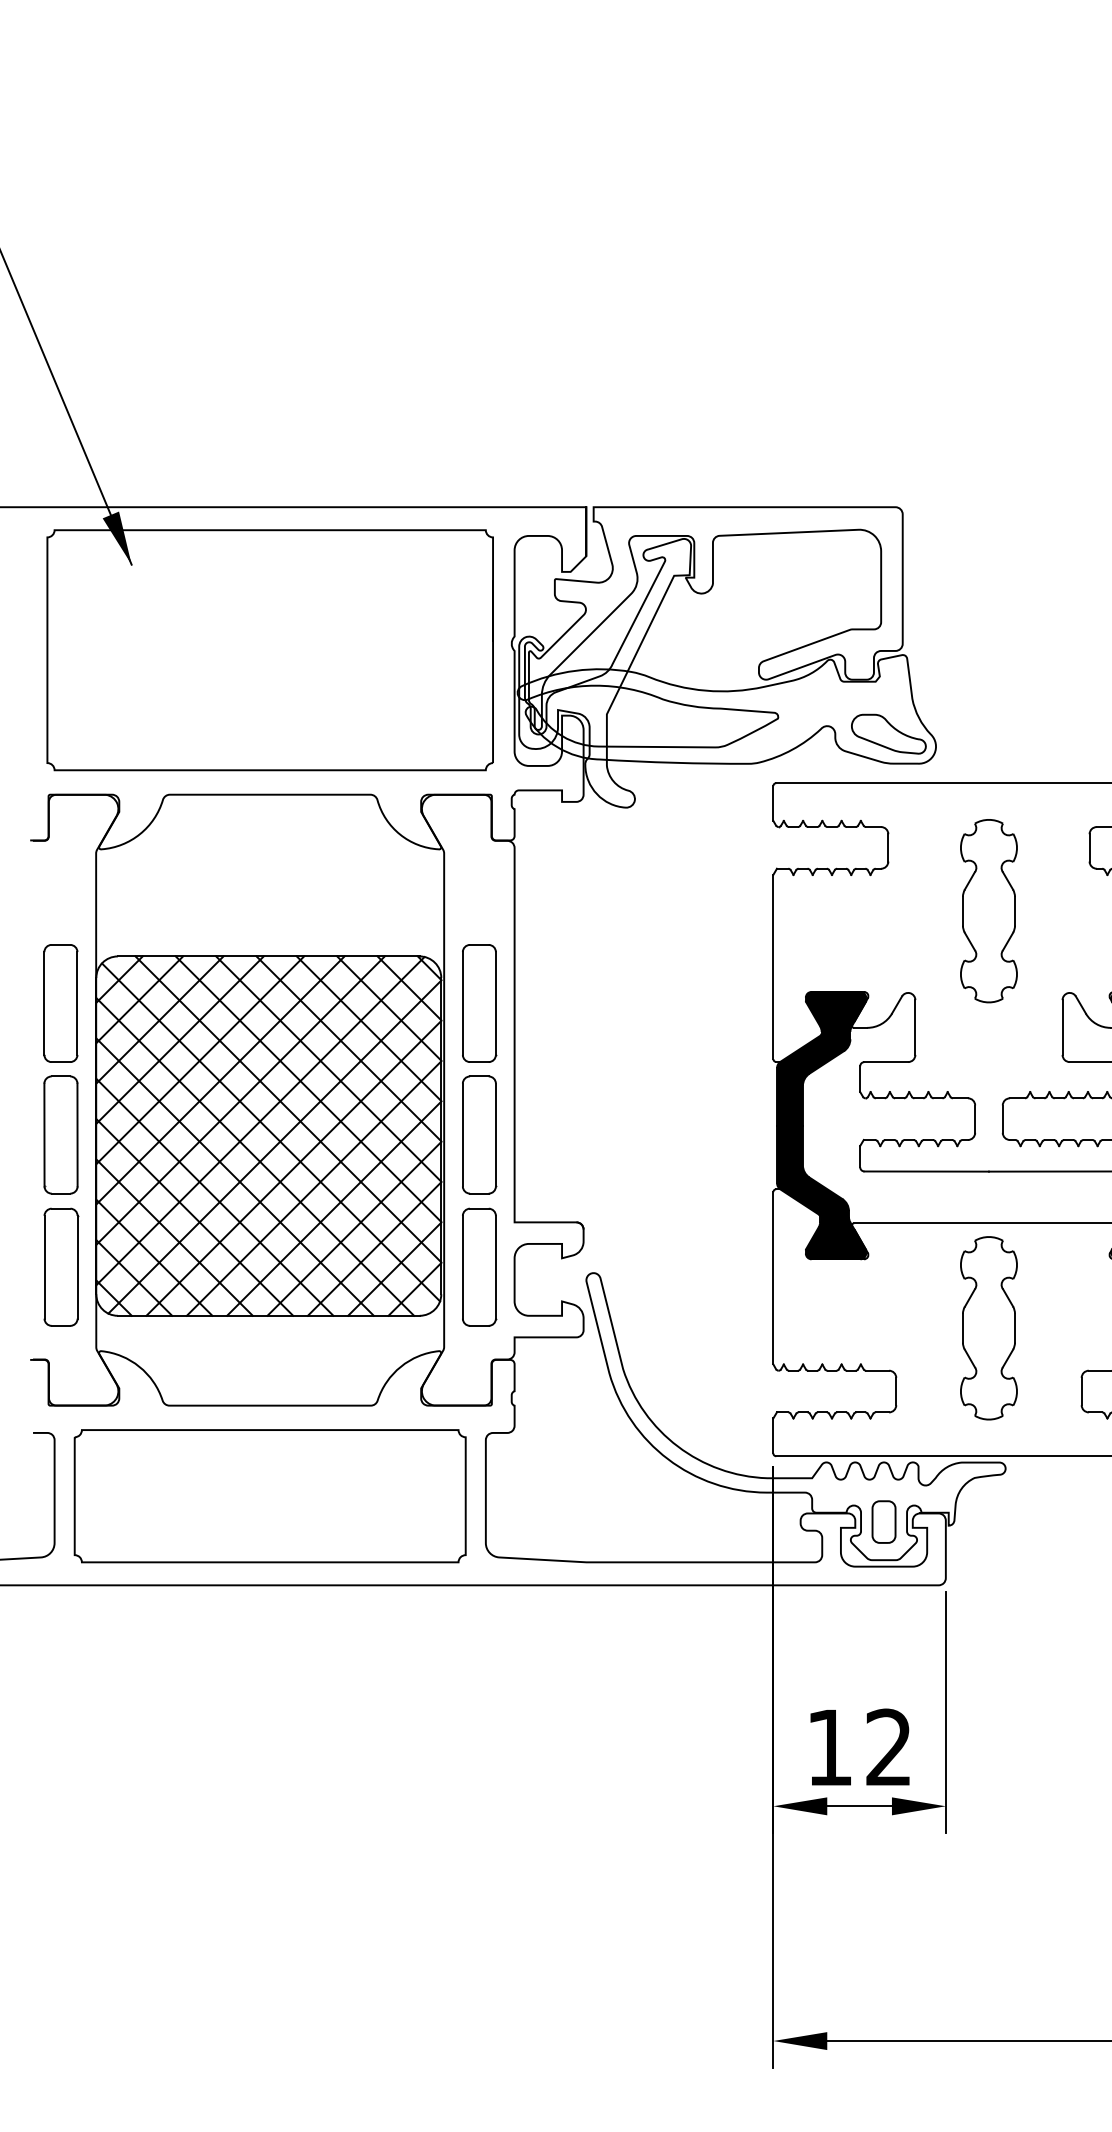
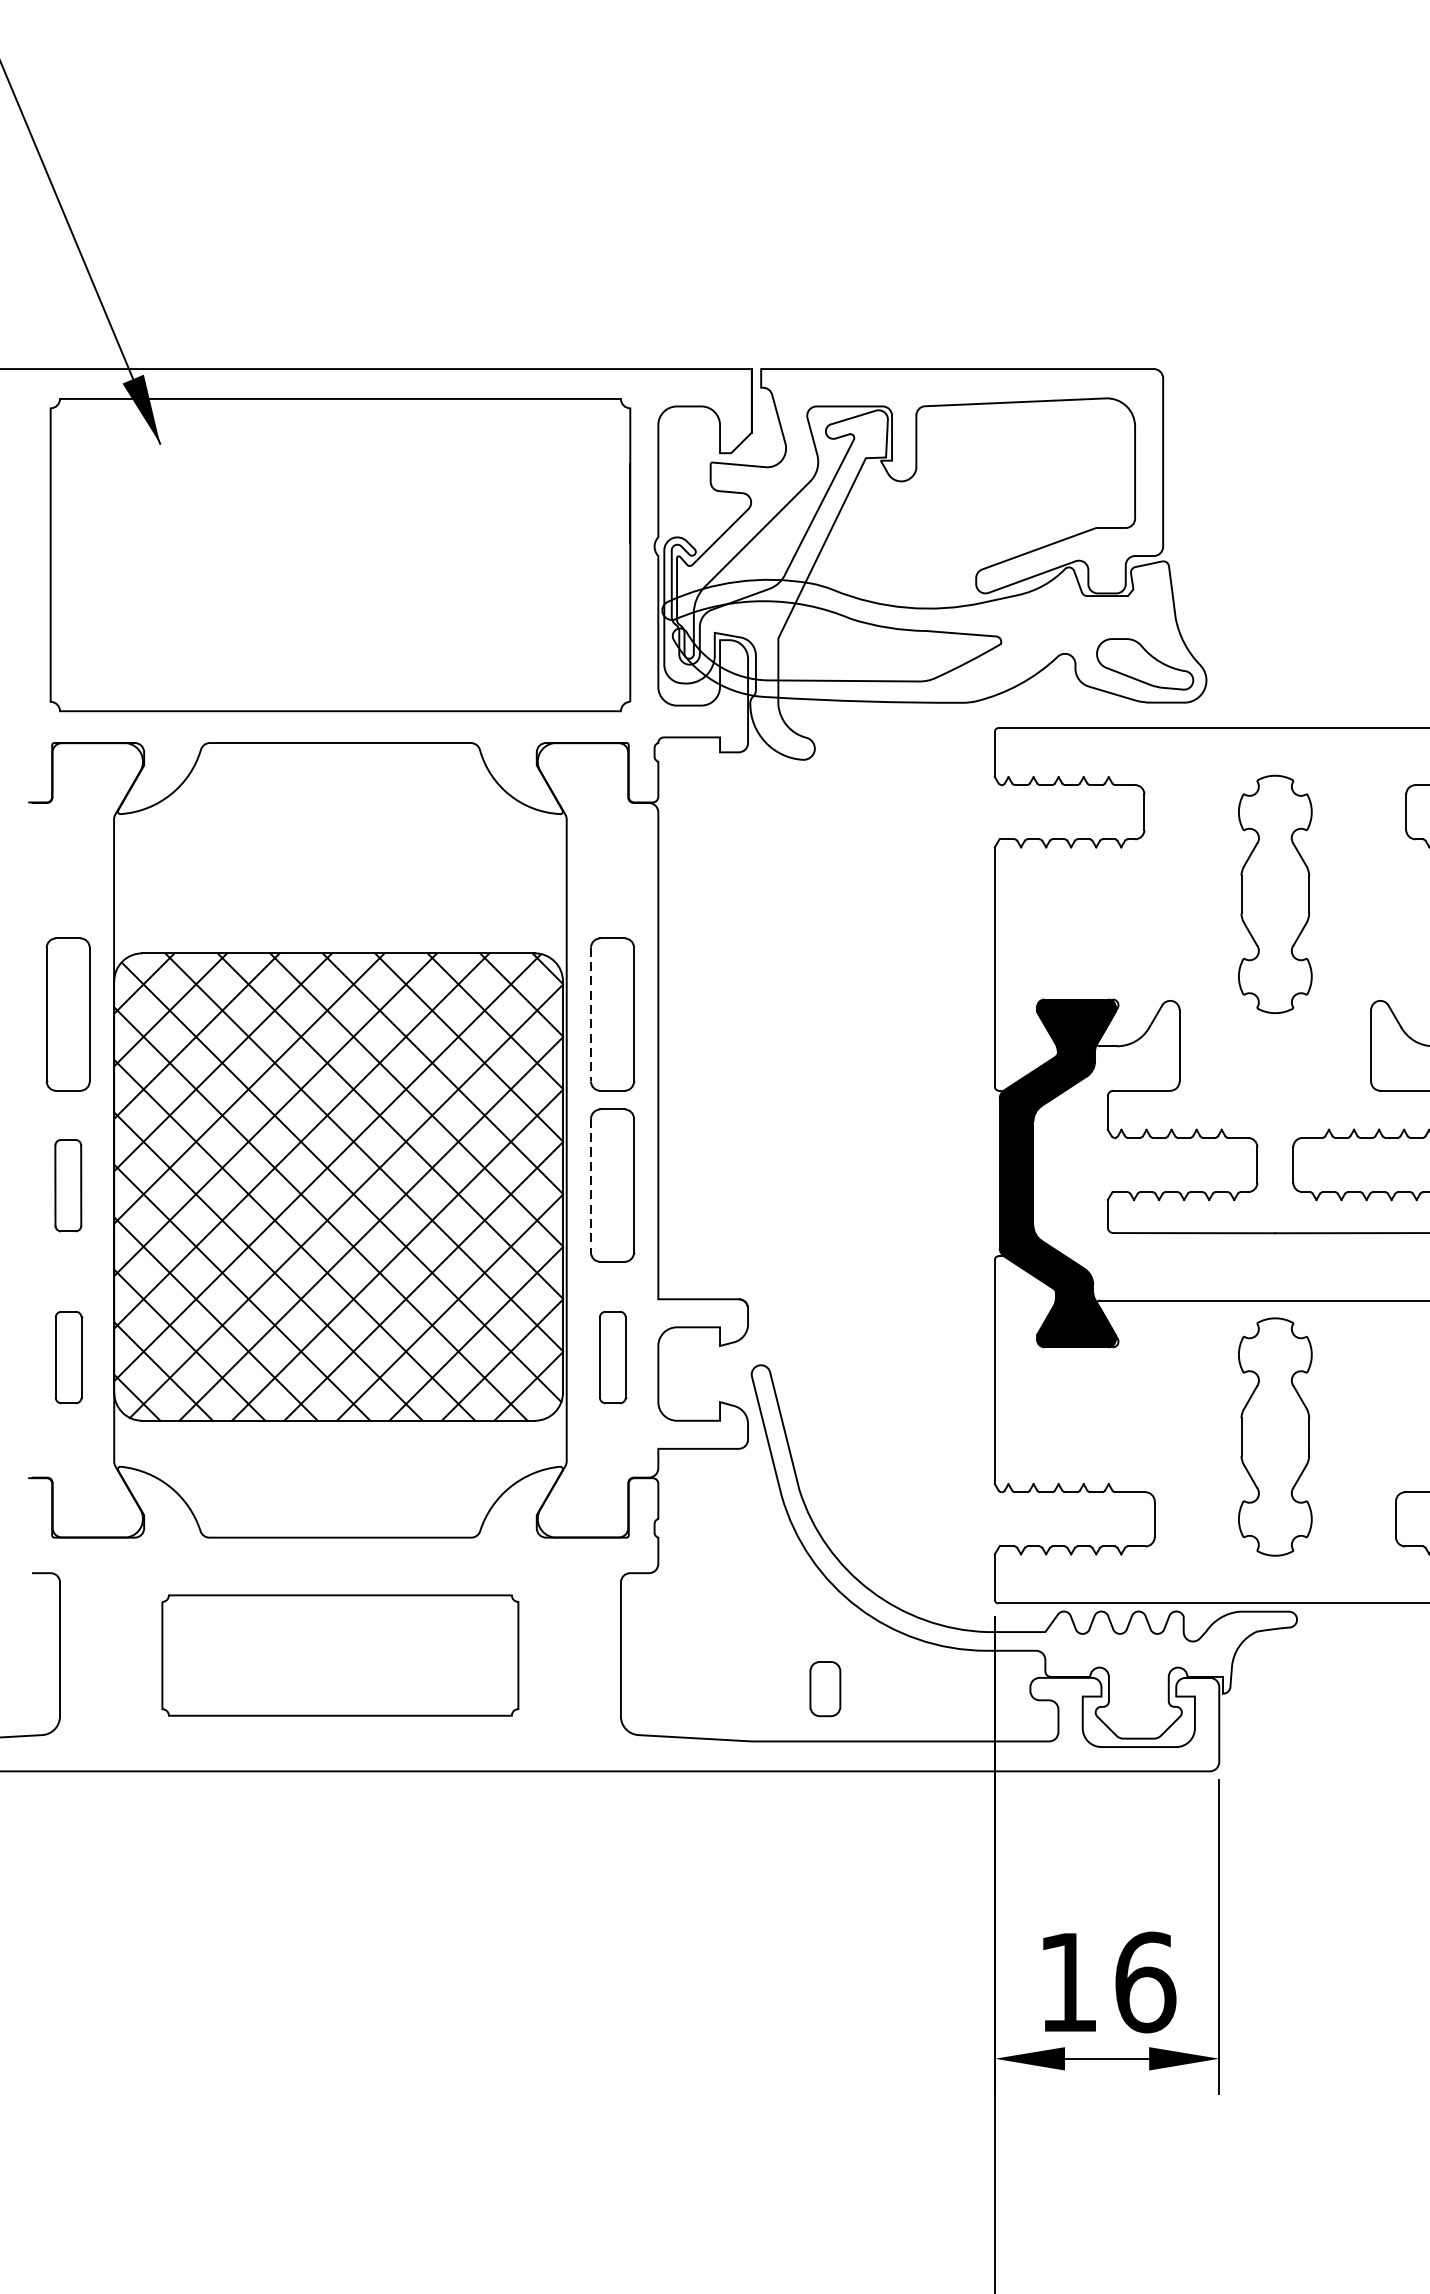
line: (462, 1004) -> (590, 1015), solid -> dashed
part: (60, 1134) -> (67, 1184), size x0.6
line: (462, 1135) -> (590, 1186), solid -> dashed
part: (61, 1266) -> (68, 1356), size x0.6
part: (479, 1266) -> (612, 1356), size x0.6
part: (269, 1496) -> (339, 1655), size x0.7
part: (883, 1521) -> (824, 1688), moved
text: (889, 1747) -> (1145, 1982), 12 -> 16

